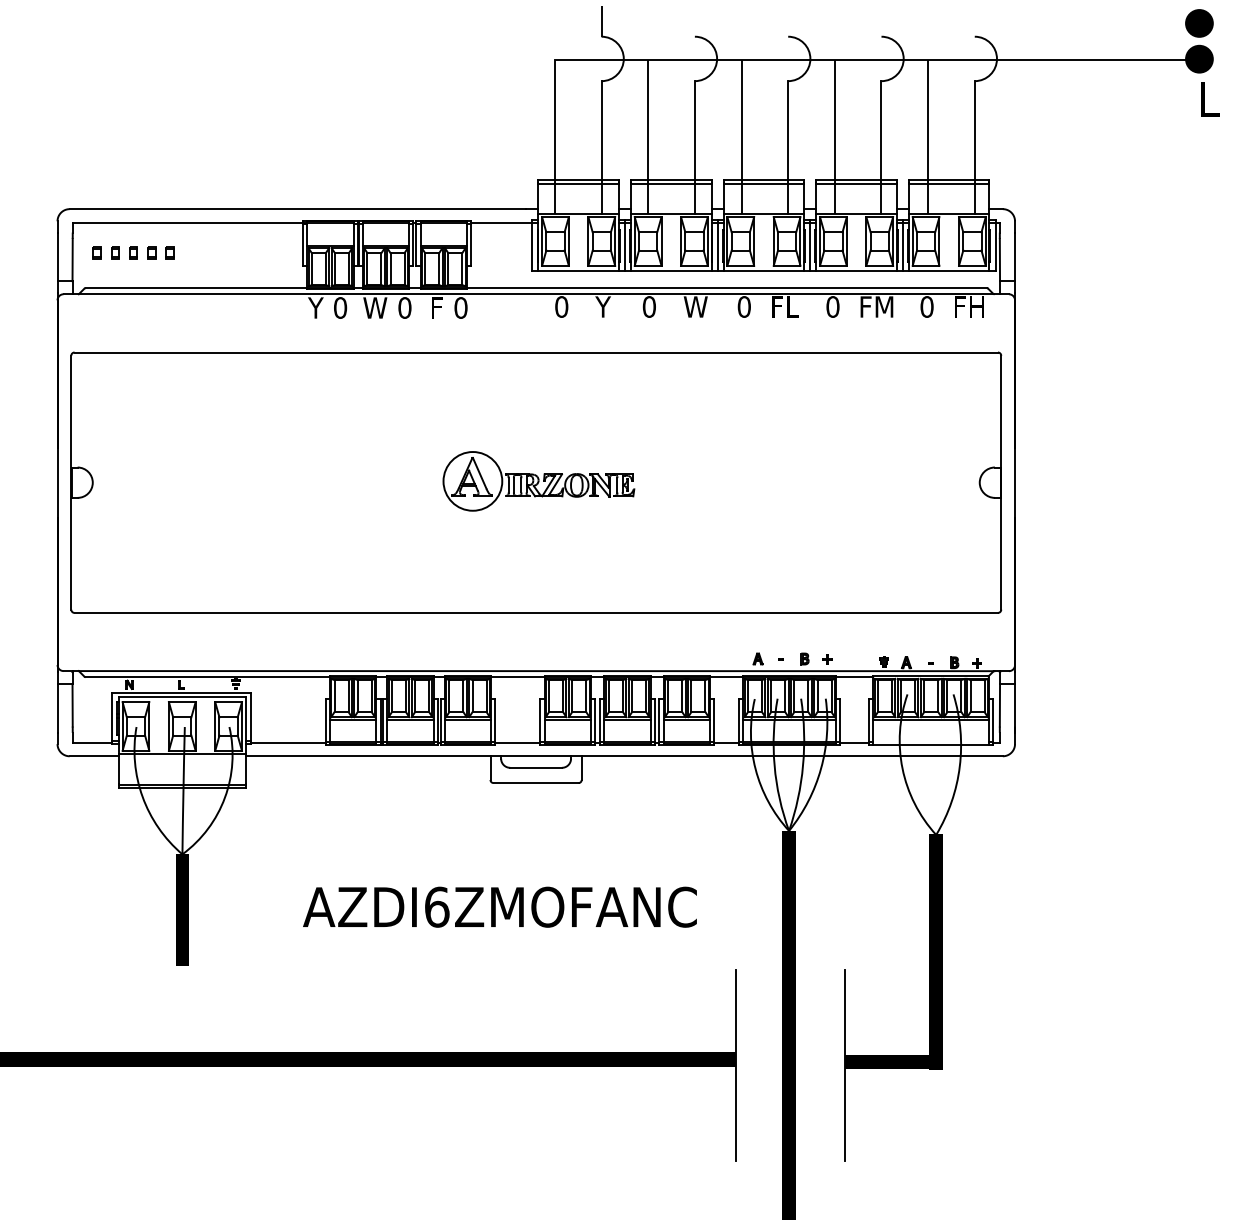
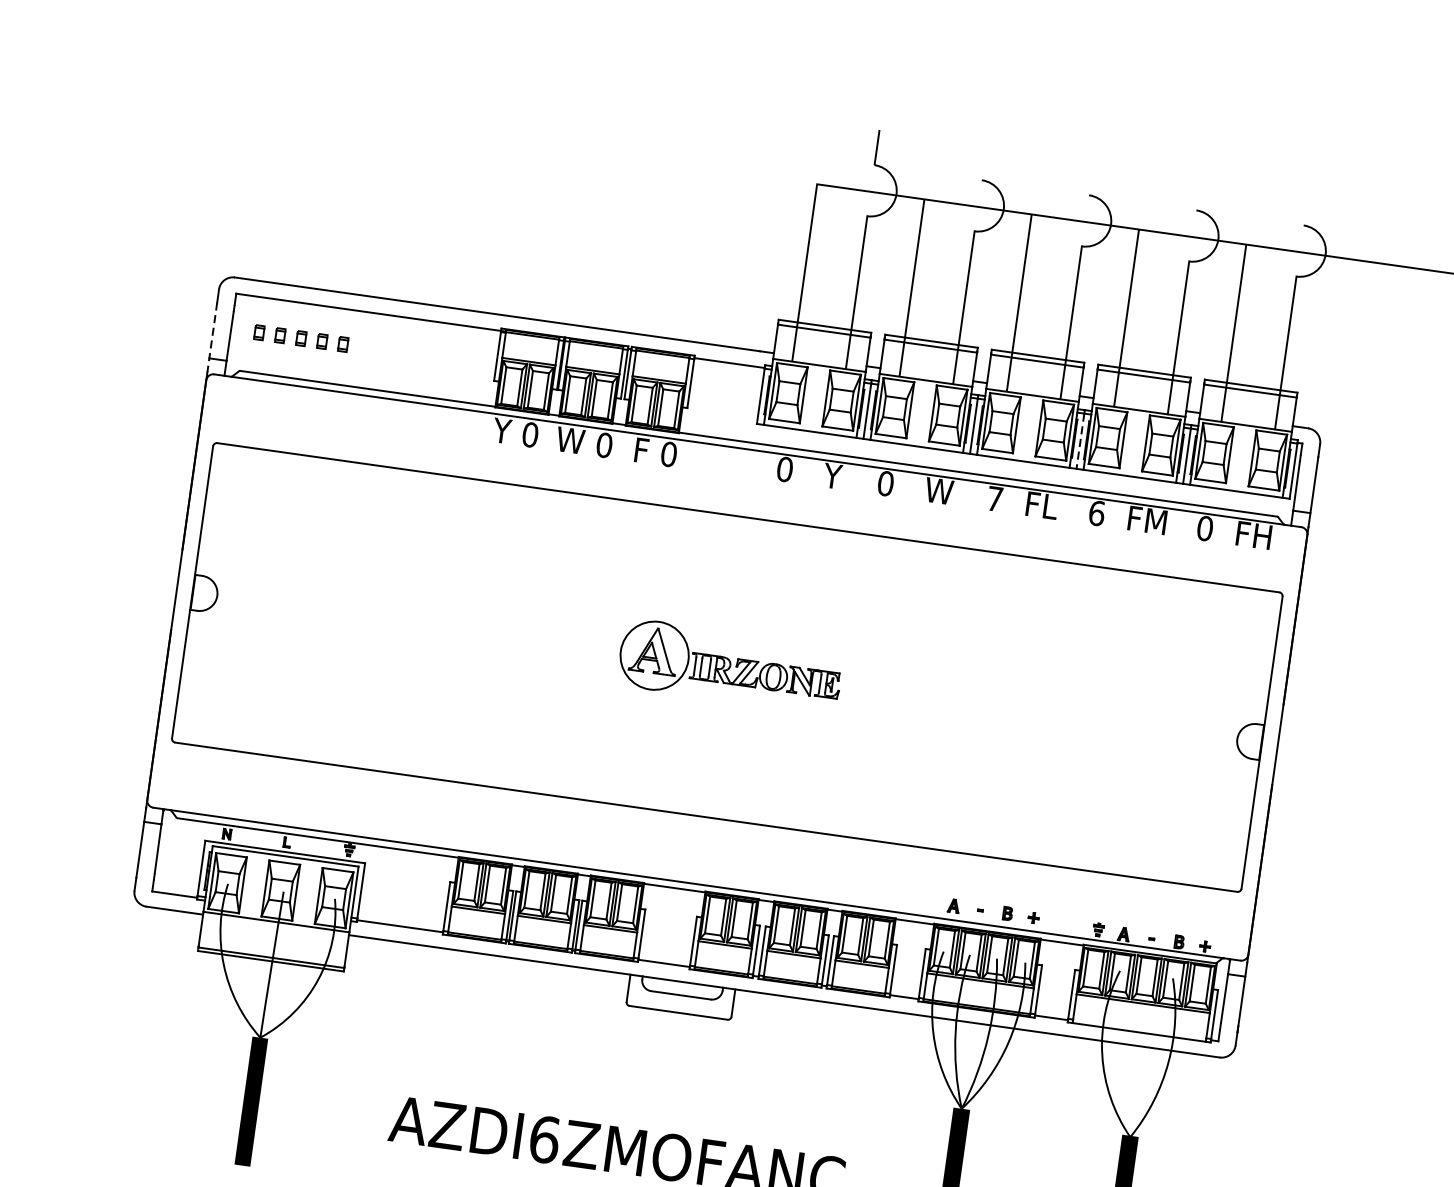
line: (810, 247) -> (1080, 441), solid -> dashed
line: (57, 263) -> (212, 338), solid -> dashed
text: (743, 306) -> (994, 498), 0 -> 7
text: (832, 306) -> (1096, 512), 0 -> 6

